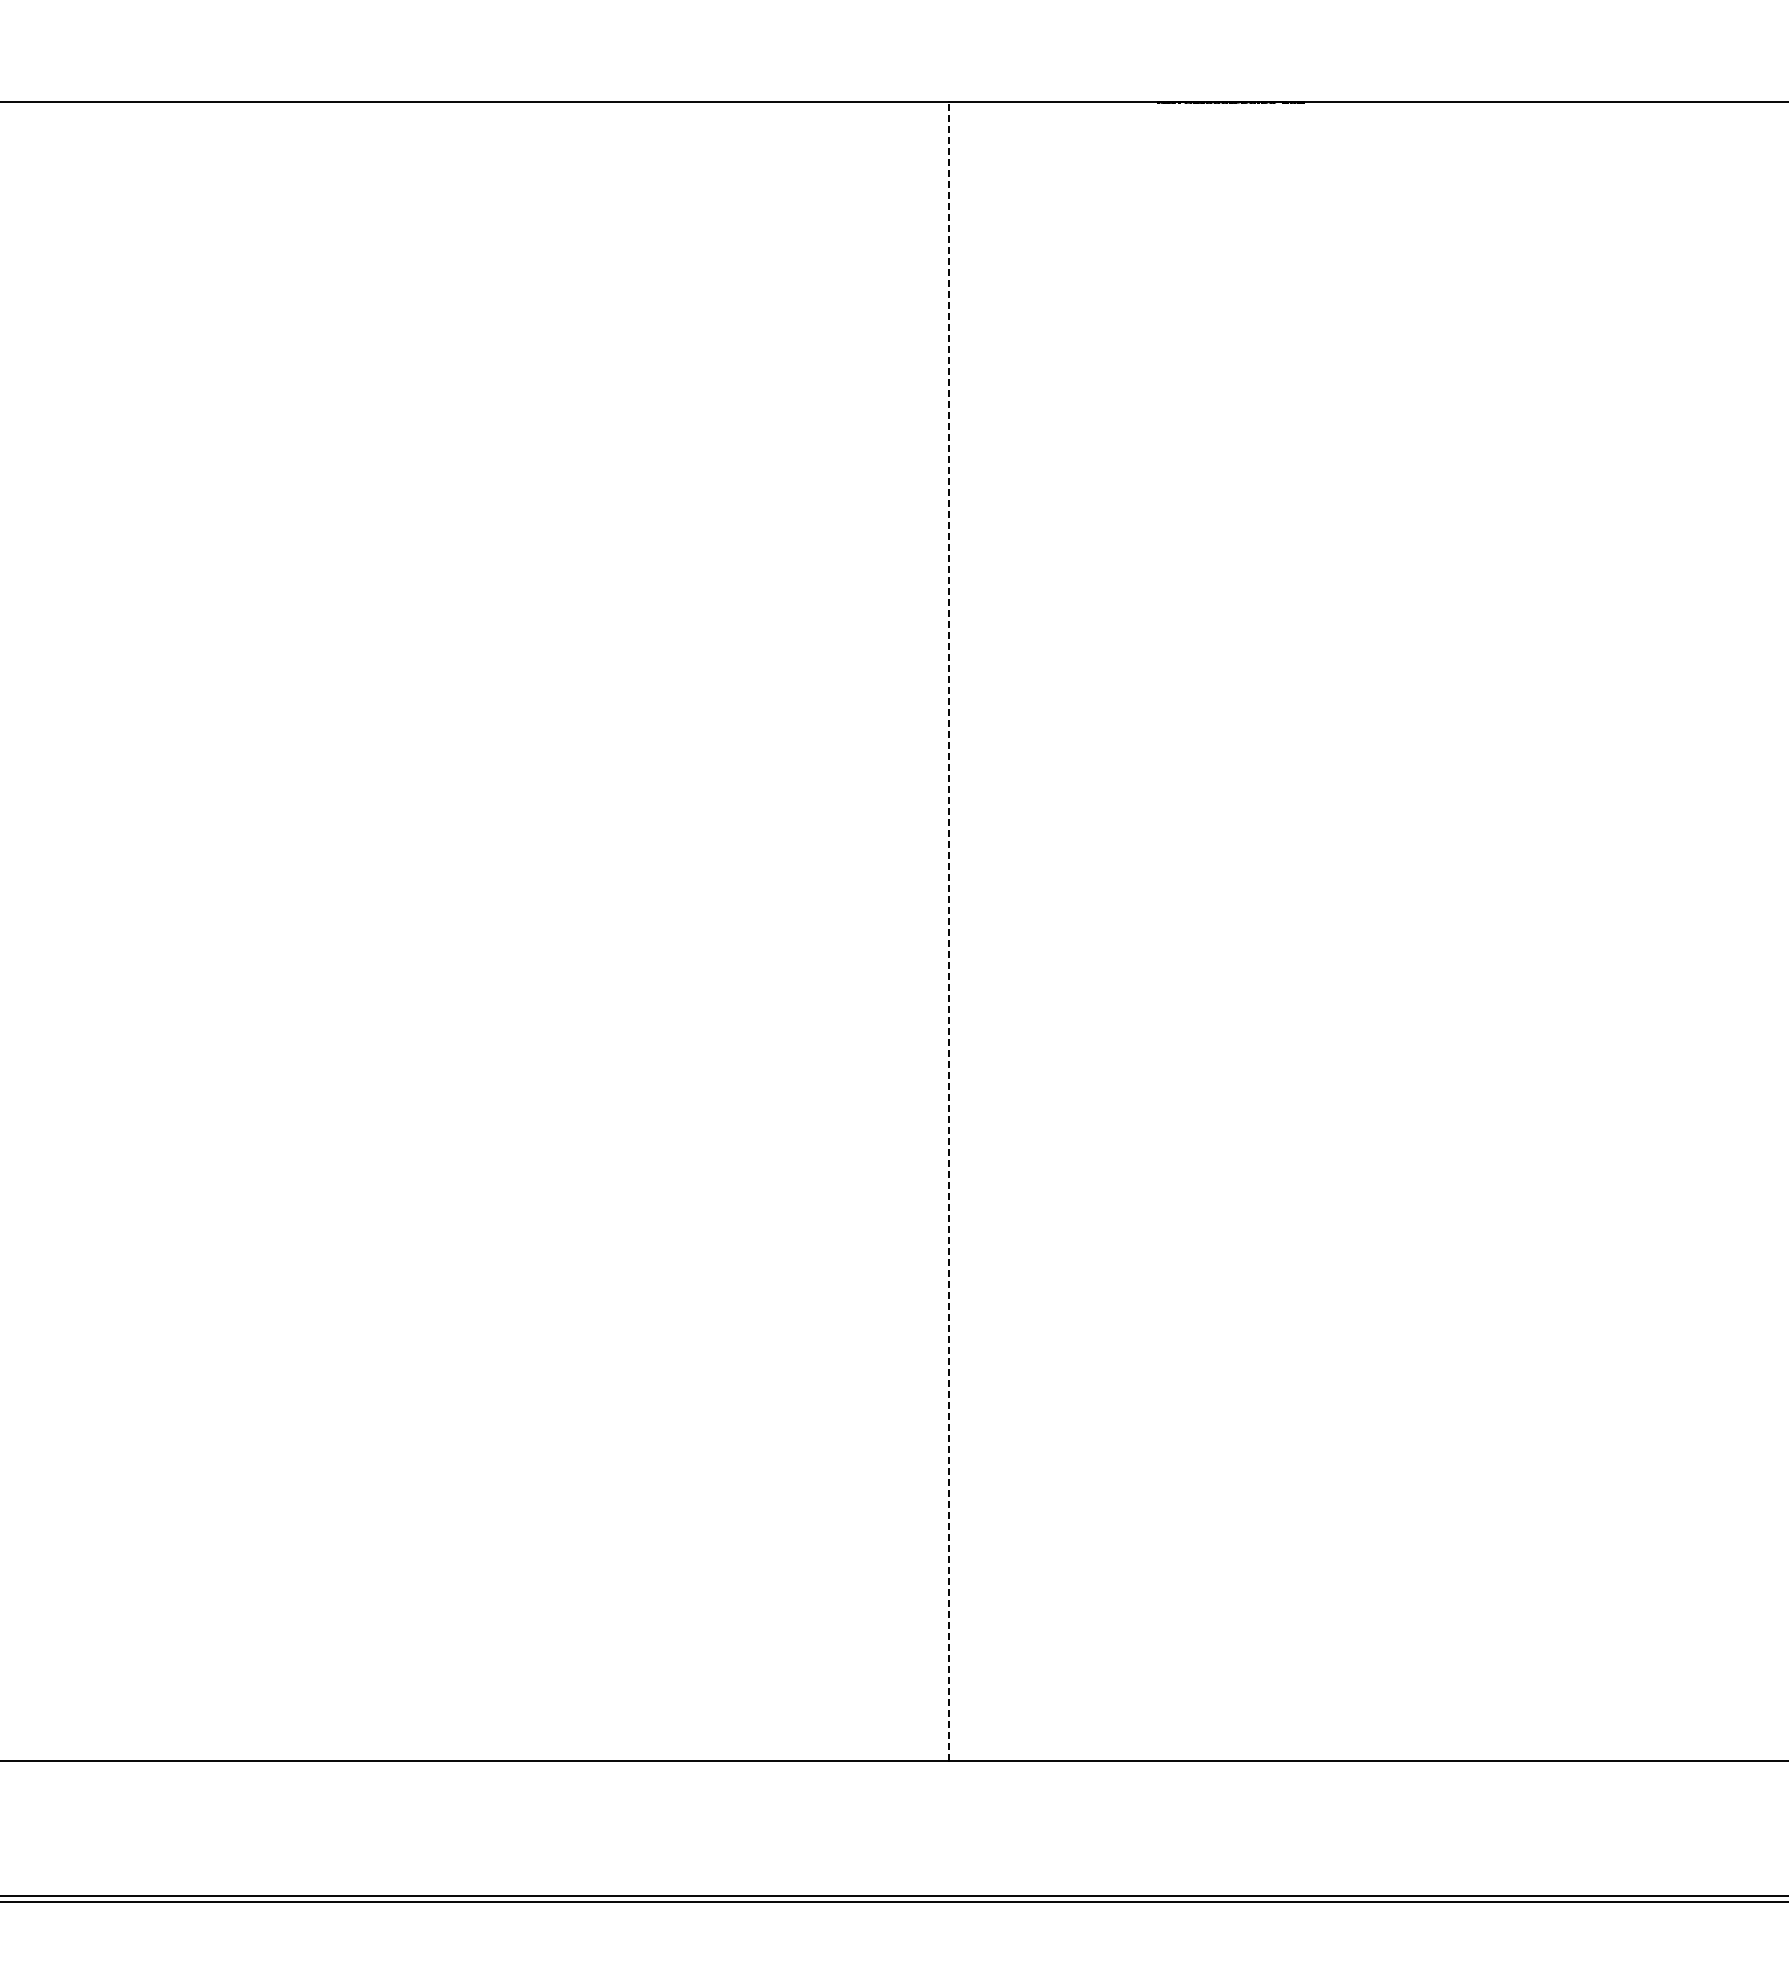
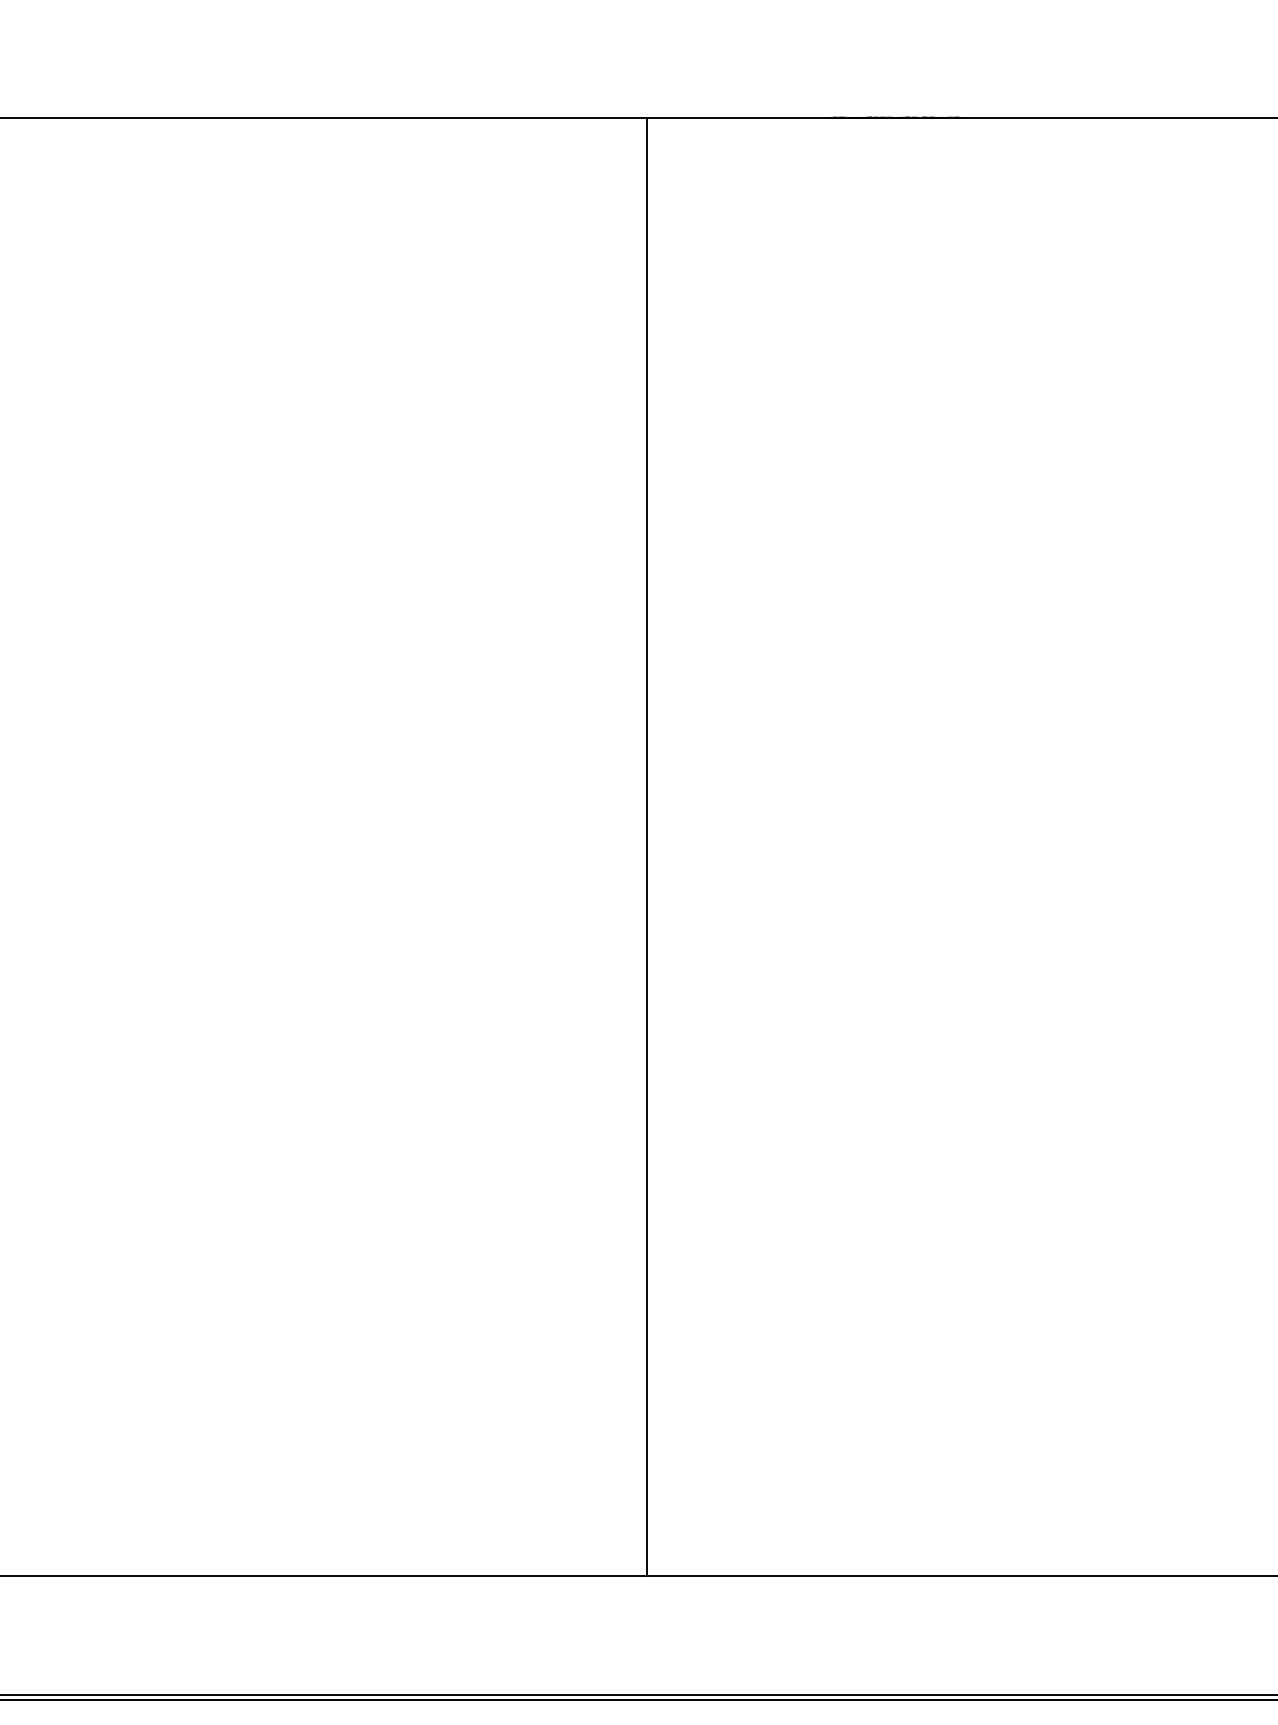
line: (948, 930) -> (646, 846), dashed -> solid

